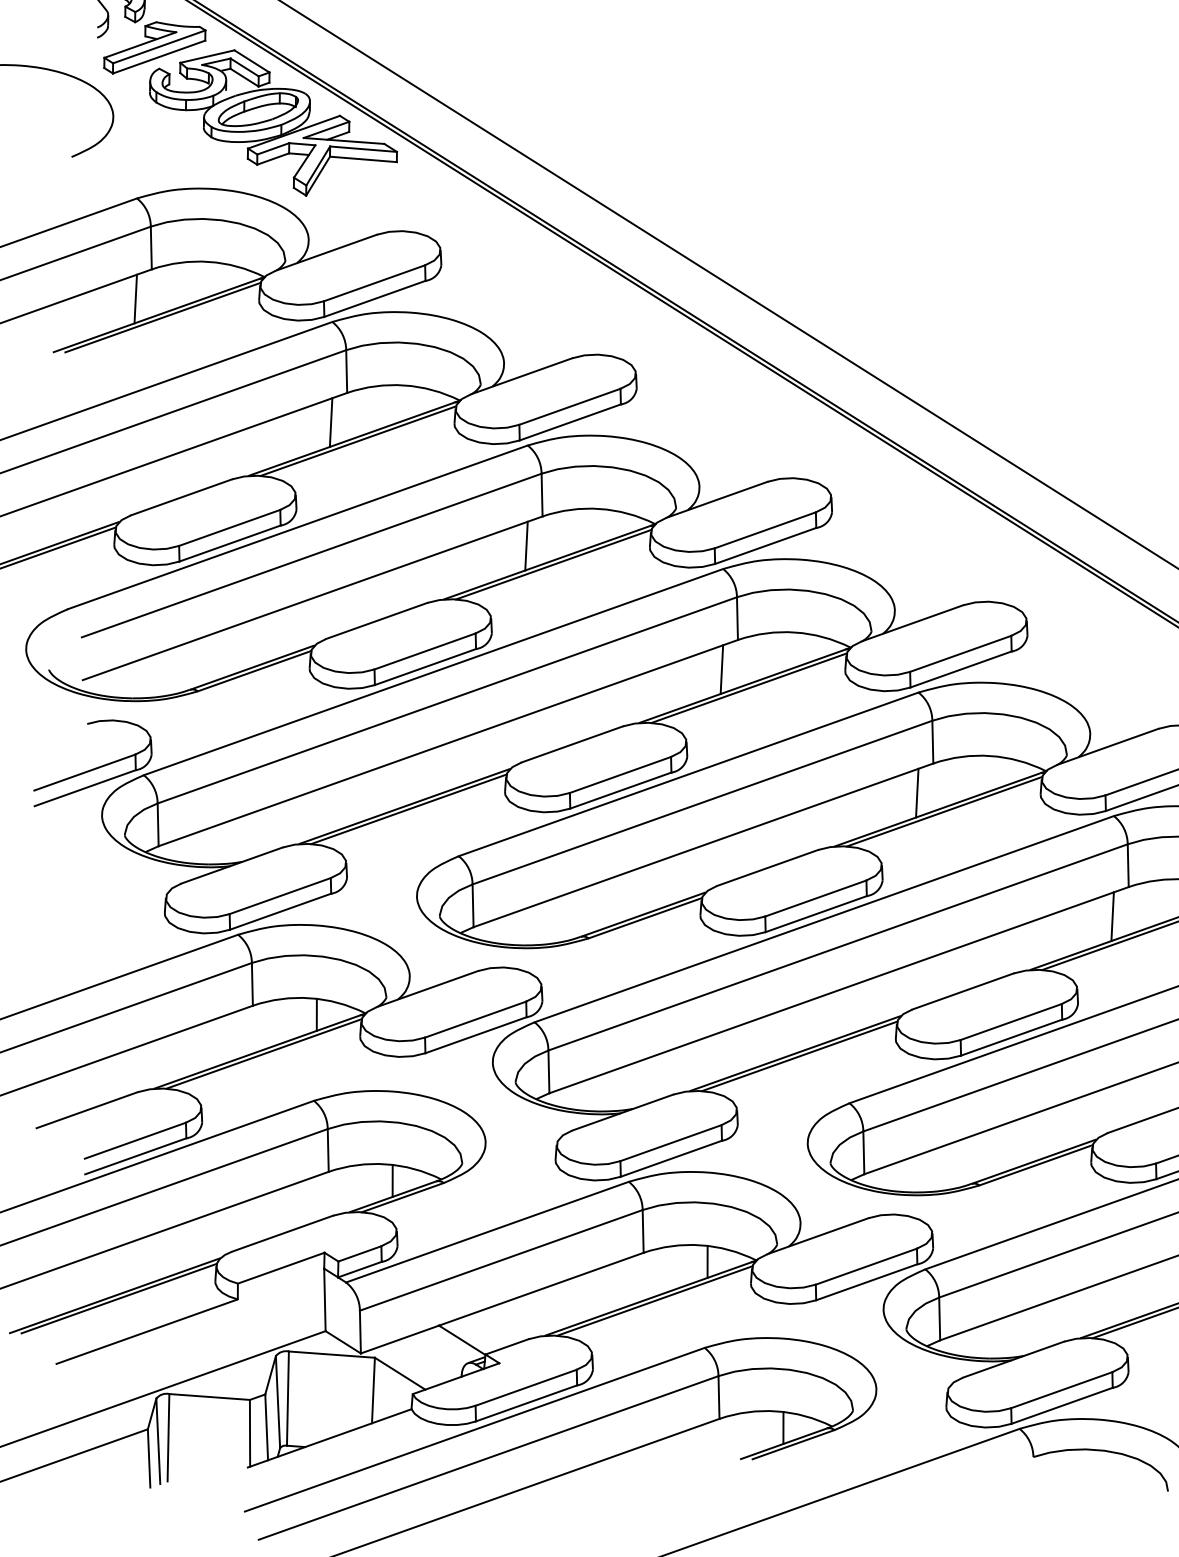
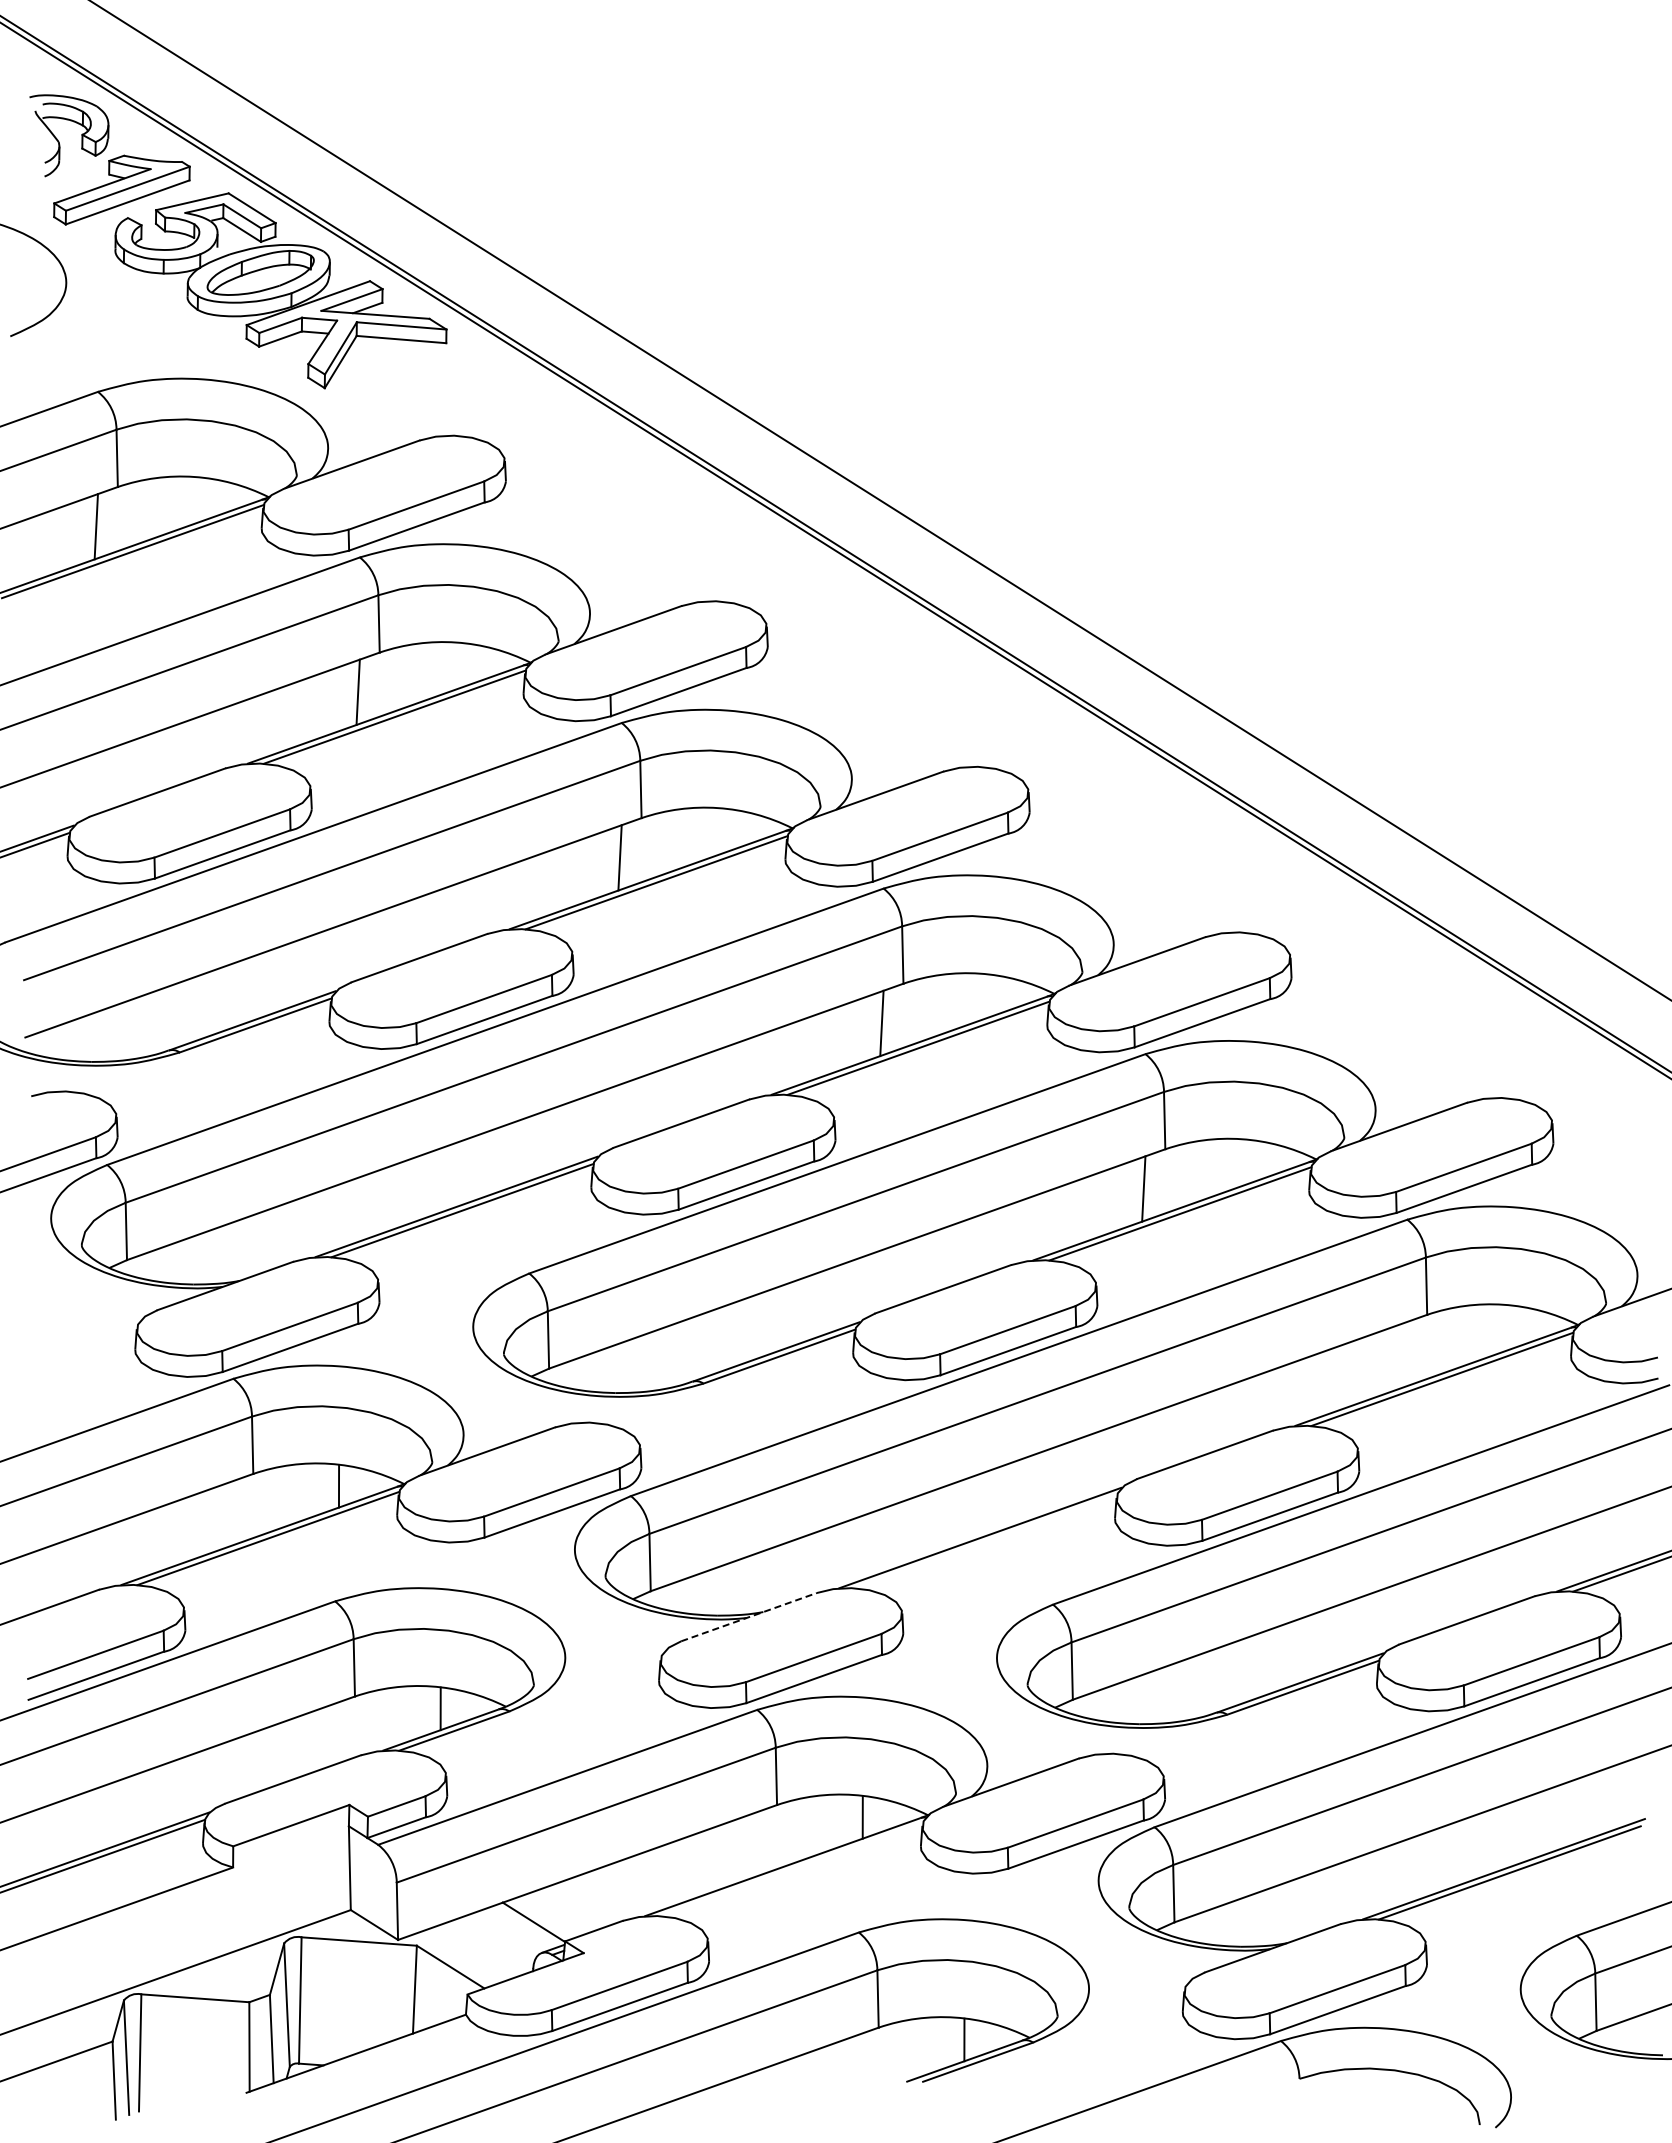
line: (1112, 916) -> (1405, 1354), removed
line: (799, 1056) -> (986, 1541), removed
line: (623, 1112) -> (749, 1617), solid -> dashed
line: (654, 1300) -> (791, 1869), removed

